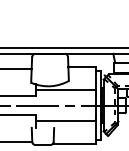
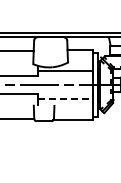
line: (66, 121) -> (65, 99), solid -> dashed

